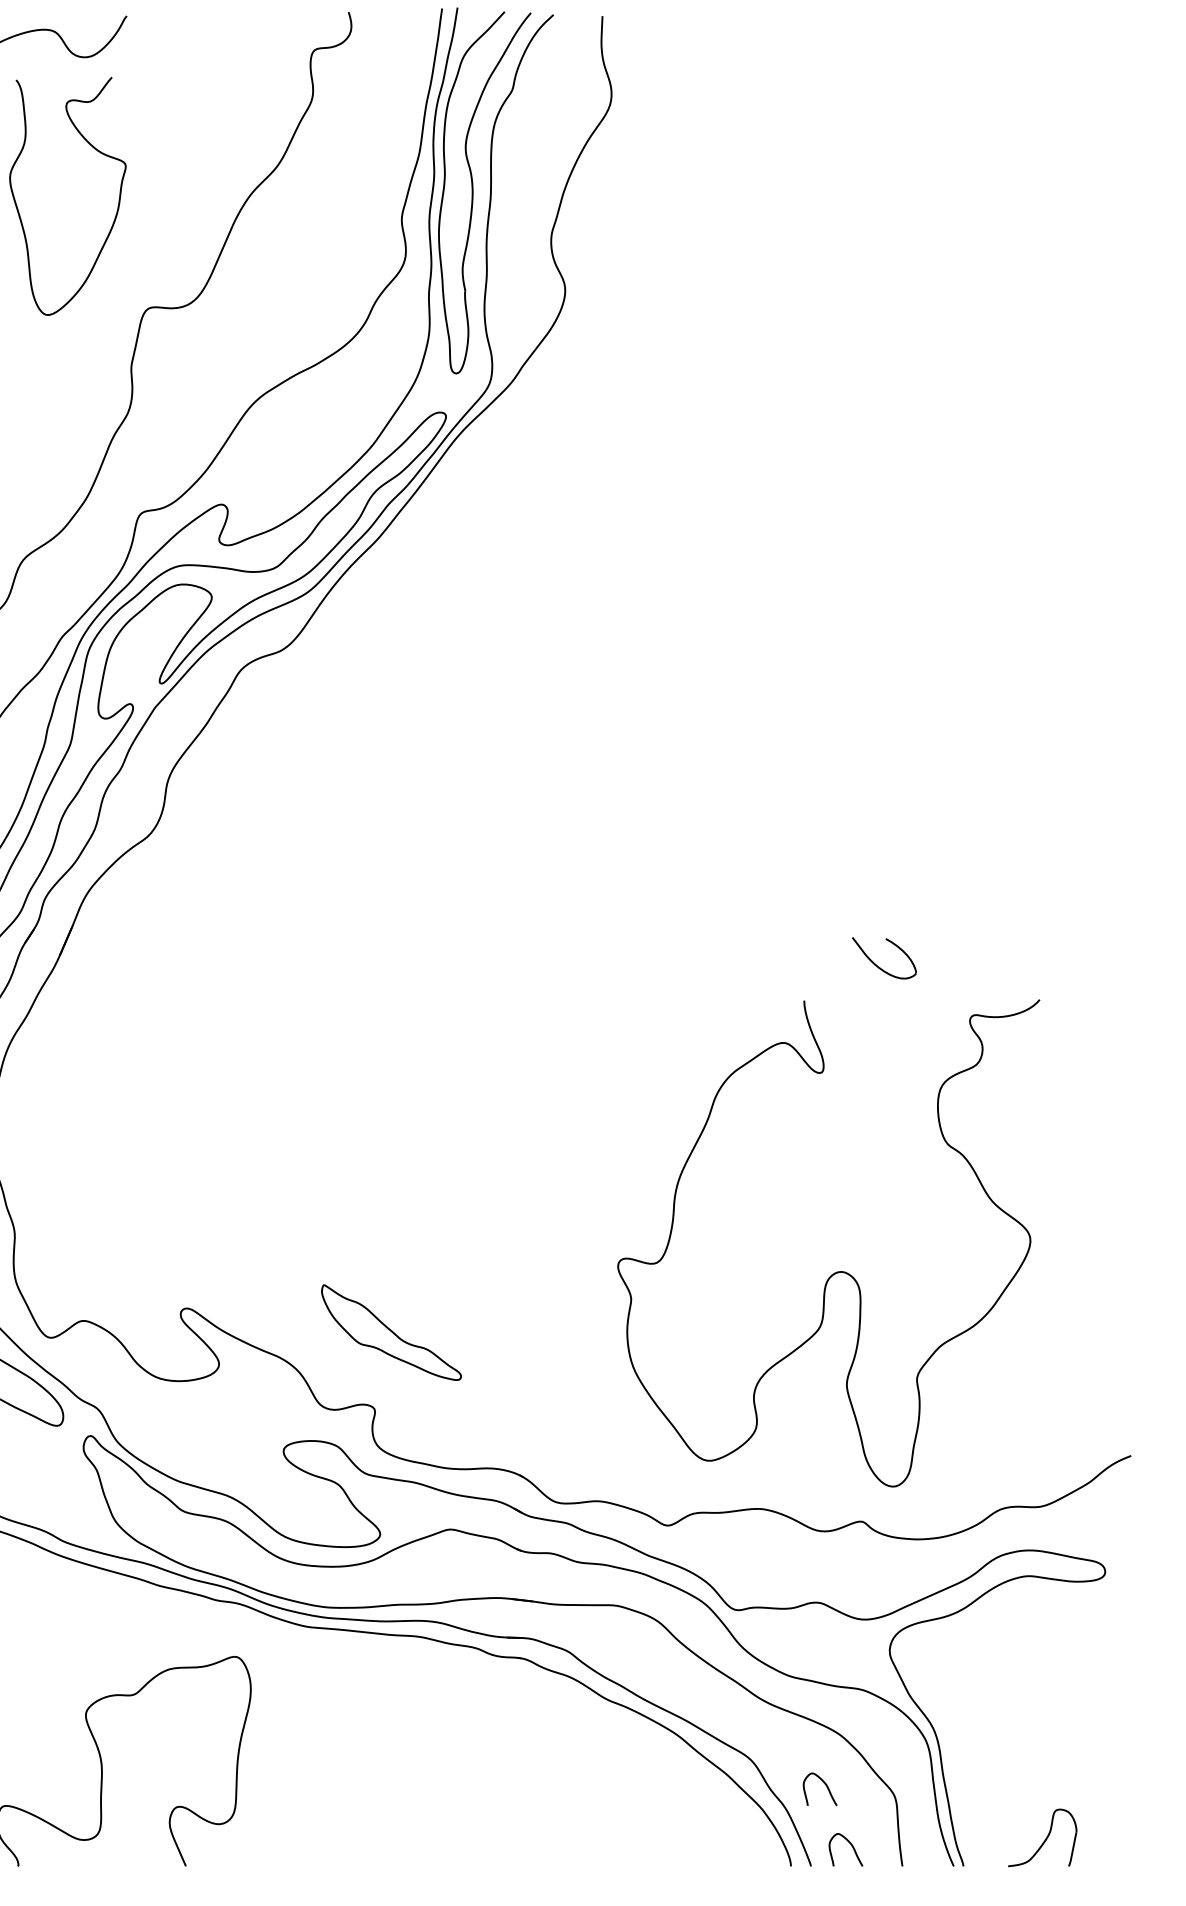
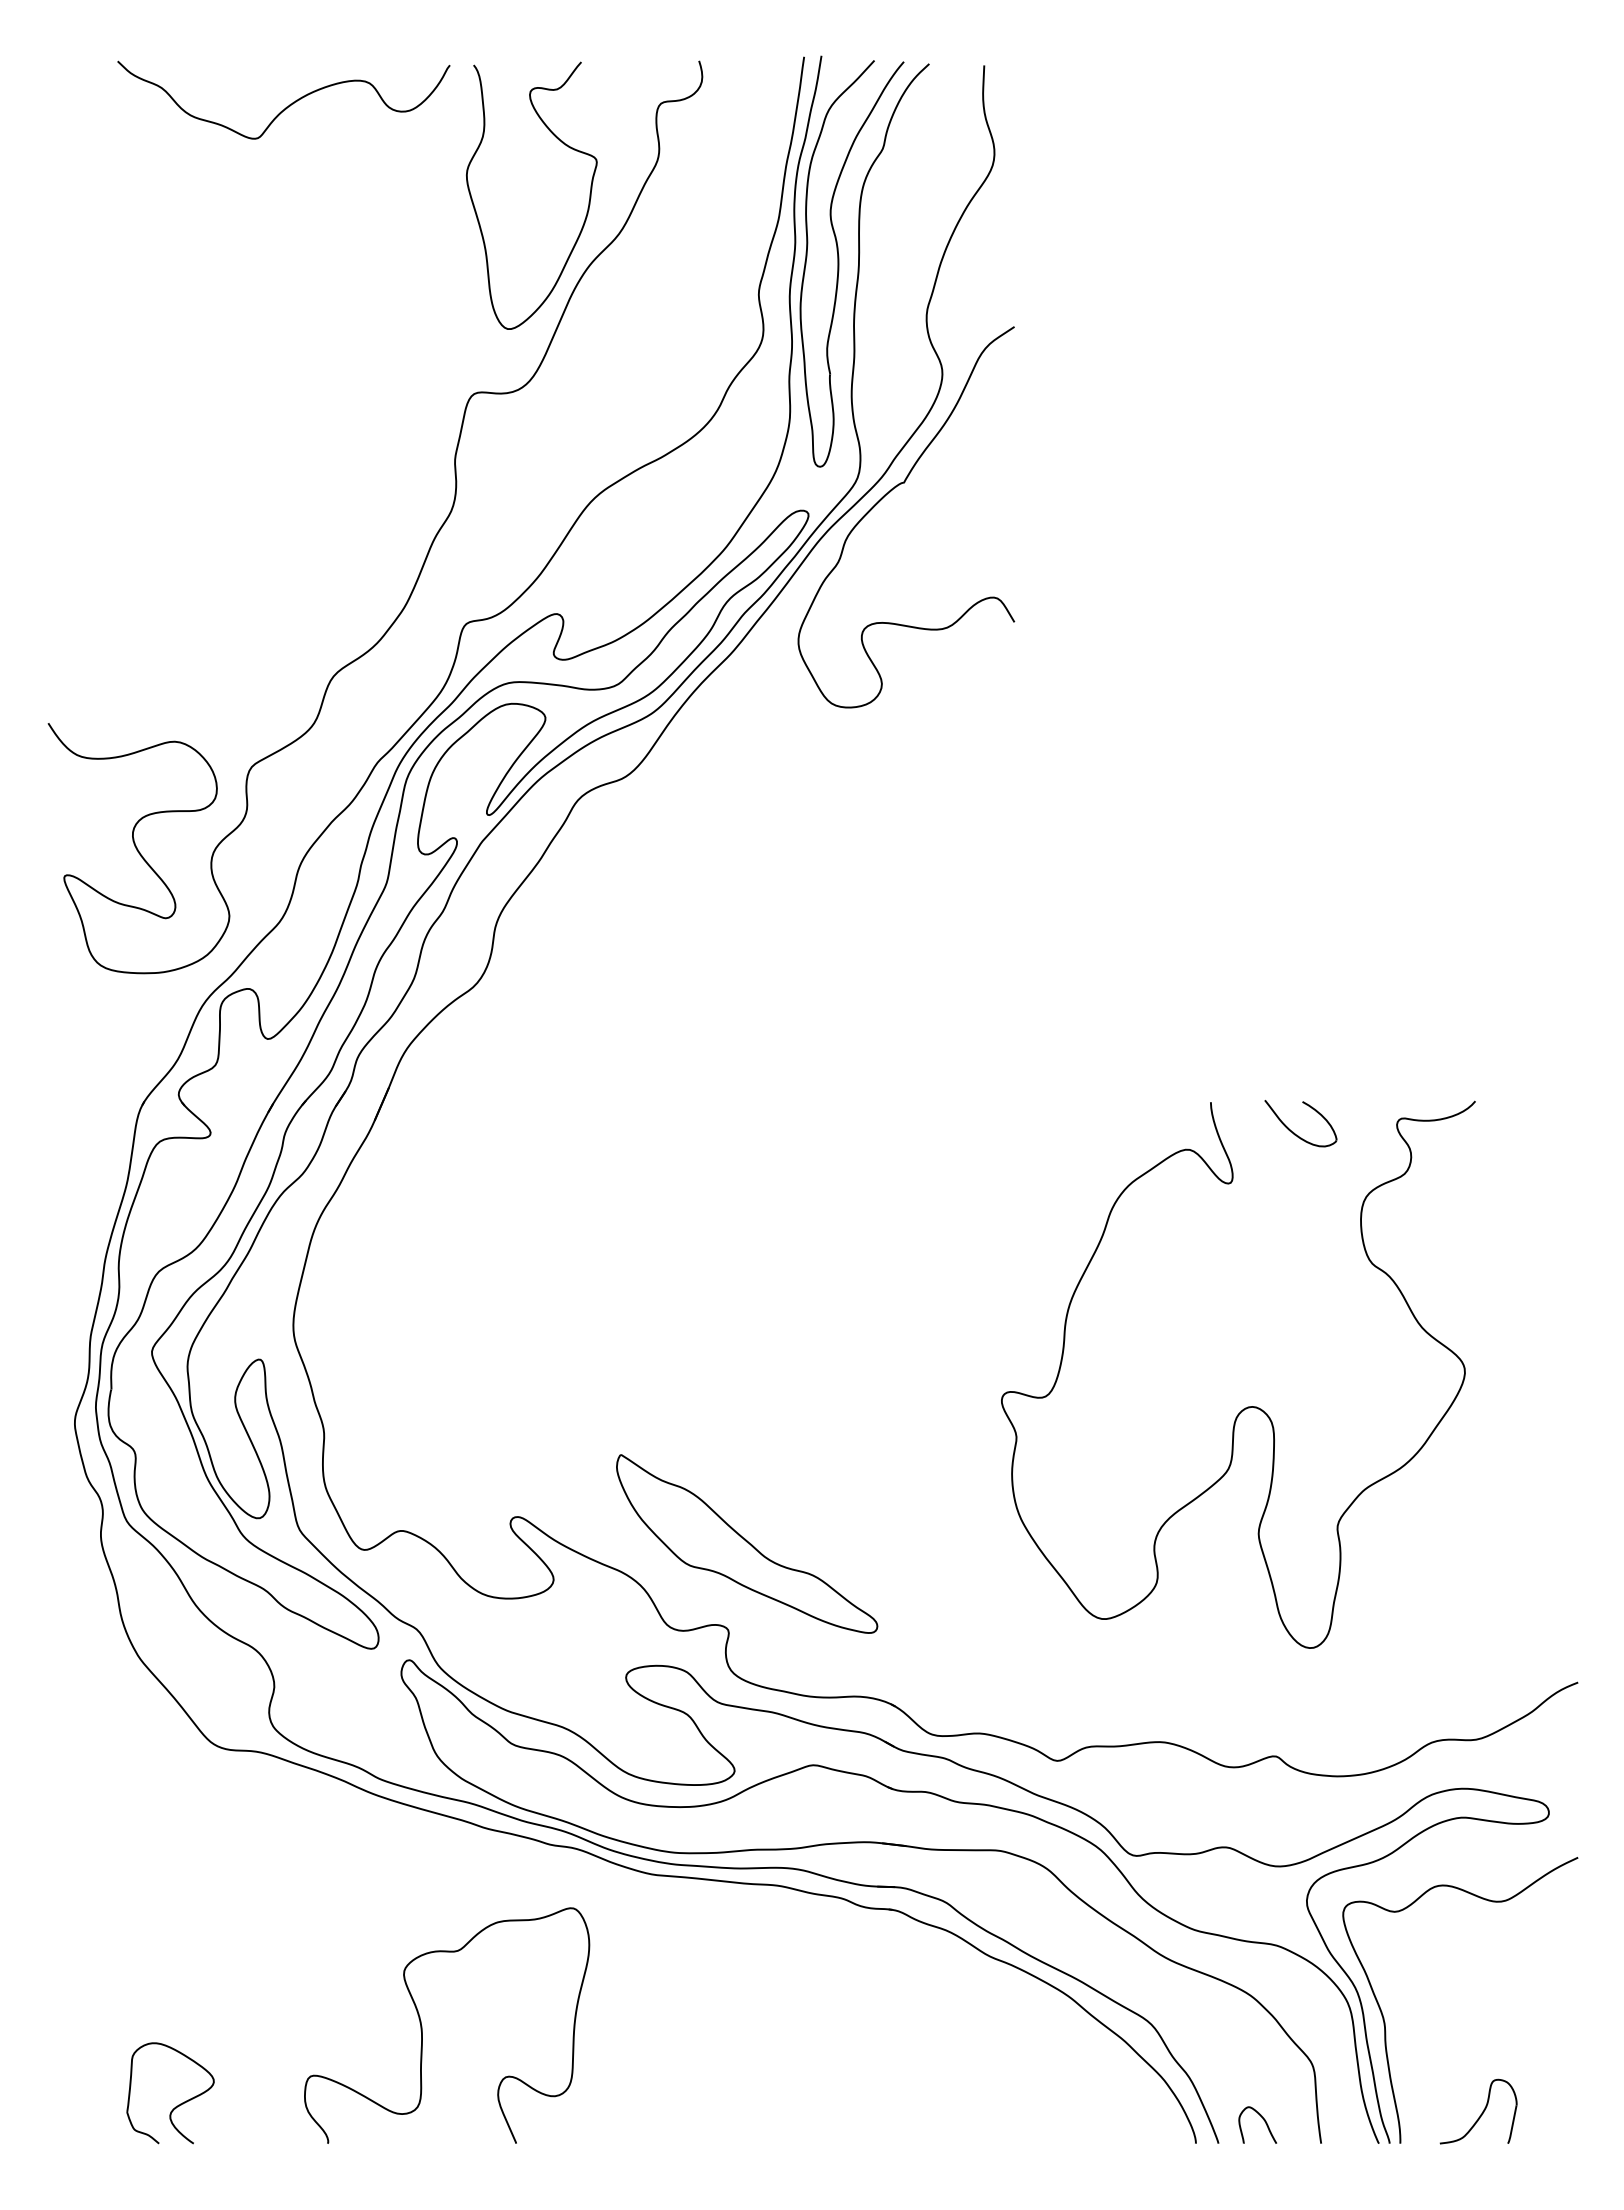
curve: (18, 209) -> (476, 210), moved
part: (519, 396) -> (890, 492), added
curve: (836, 1271) -> (1247, 1406), moved
part: (391, 1332) -> (747, 1543), size x1.67
curve: (958, 1754) -> (1384, 2017), added
curve: (825, 1785) -> (1234, 2052), removed

